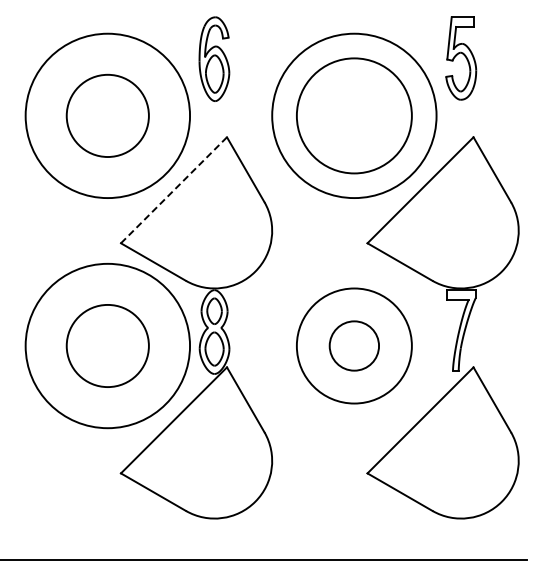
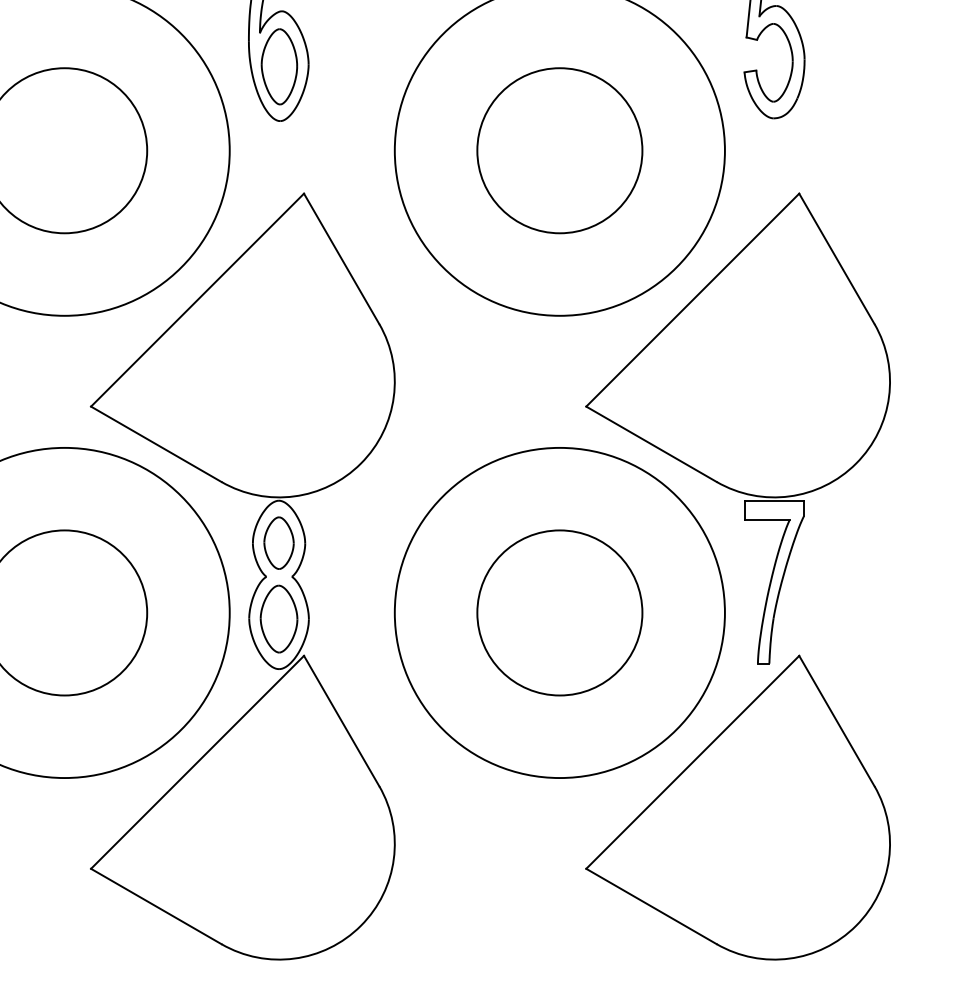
circle: (354, 115) -> (560, 149), size x0.71
line: (174, 190) -> (198, 300), dashed -> solid
circle: (354, 345) -> (560, 611), size x1.43
circle: (354, 345) -> (560, 611), size x1.67

